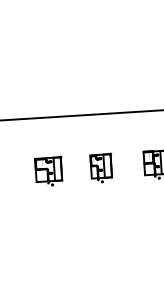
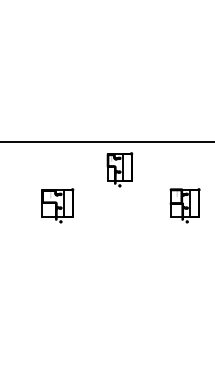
part: (101, 168) -> (119, 169), moved

